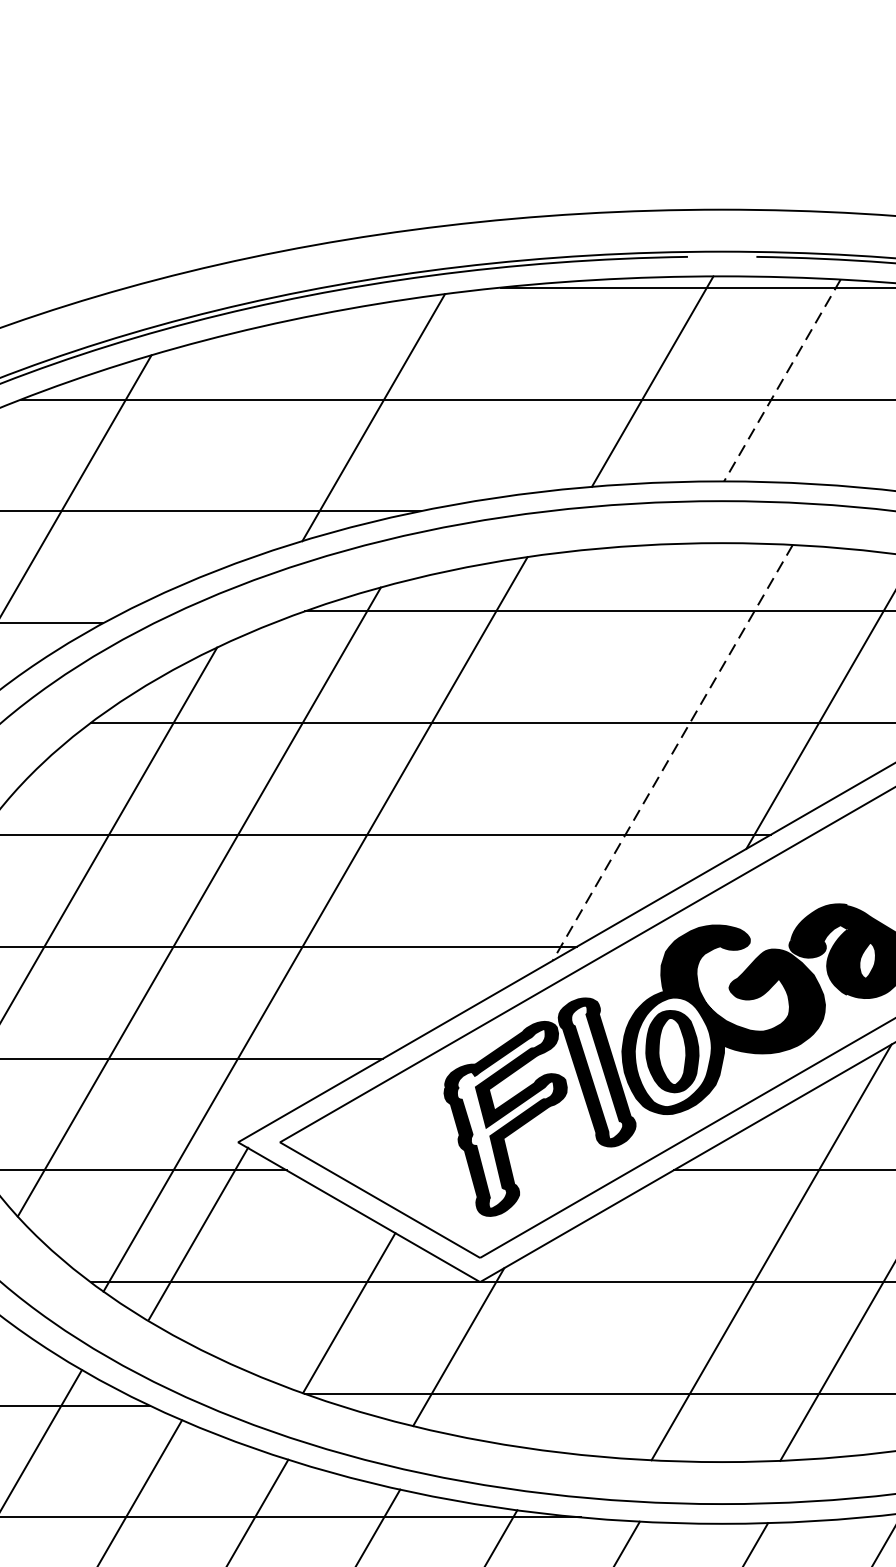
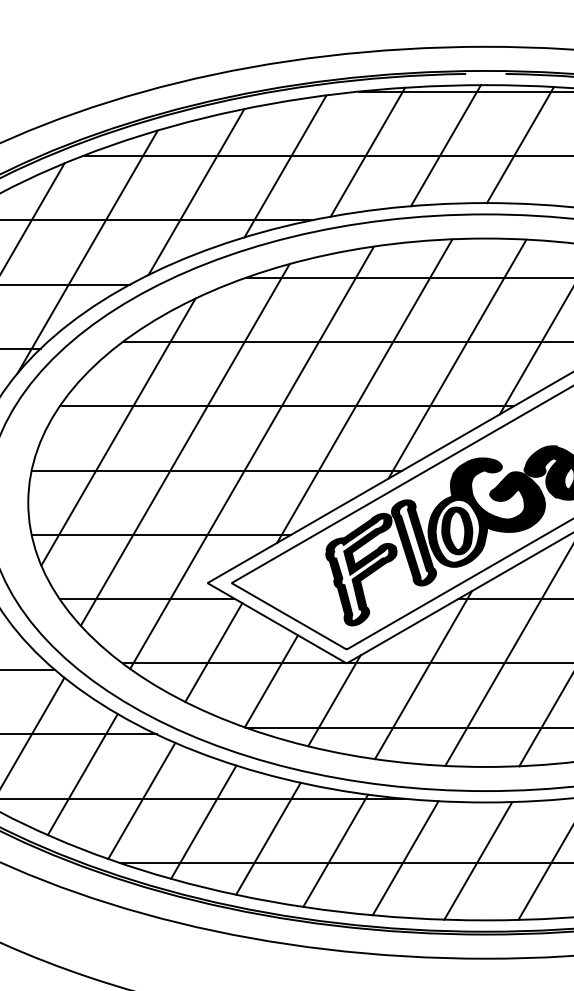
line: (782, 381) -> (520, 145), dashed -> solid
line: (516, 391) -> (367, 151), added
line: (218, 461) -> (196, 191), added
line: (672, 753) -> (457, 359), dashed -> solid
line: (511, 807) -> (364, 390), added
line: (198, 1233) -> (213, 652), moved
line: (613, 1303) -> (423, 675), added

